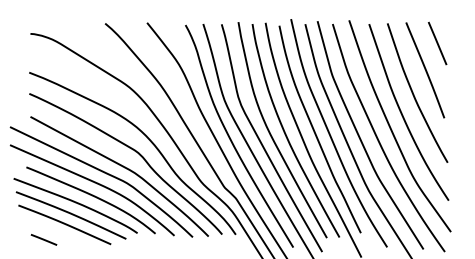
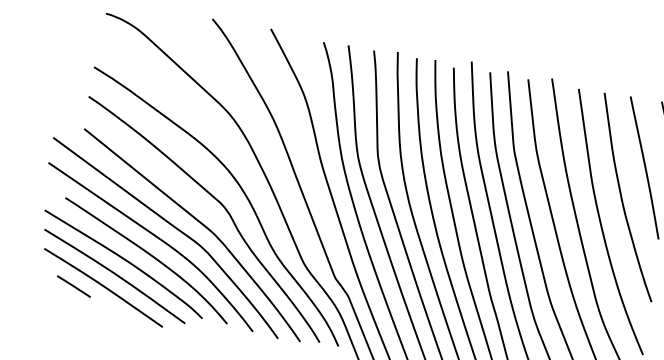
line: (43, 239) -> (73, 285), moved

